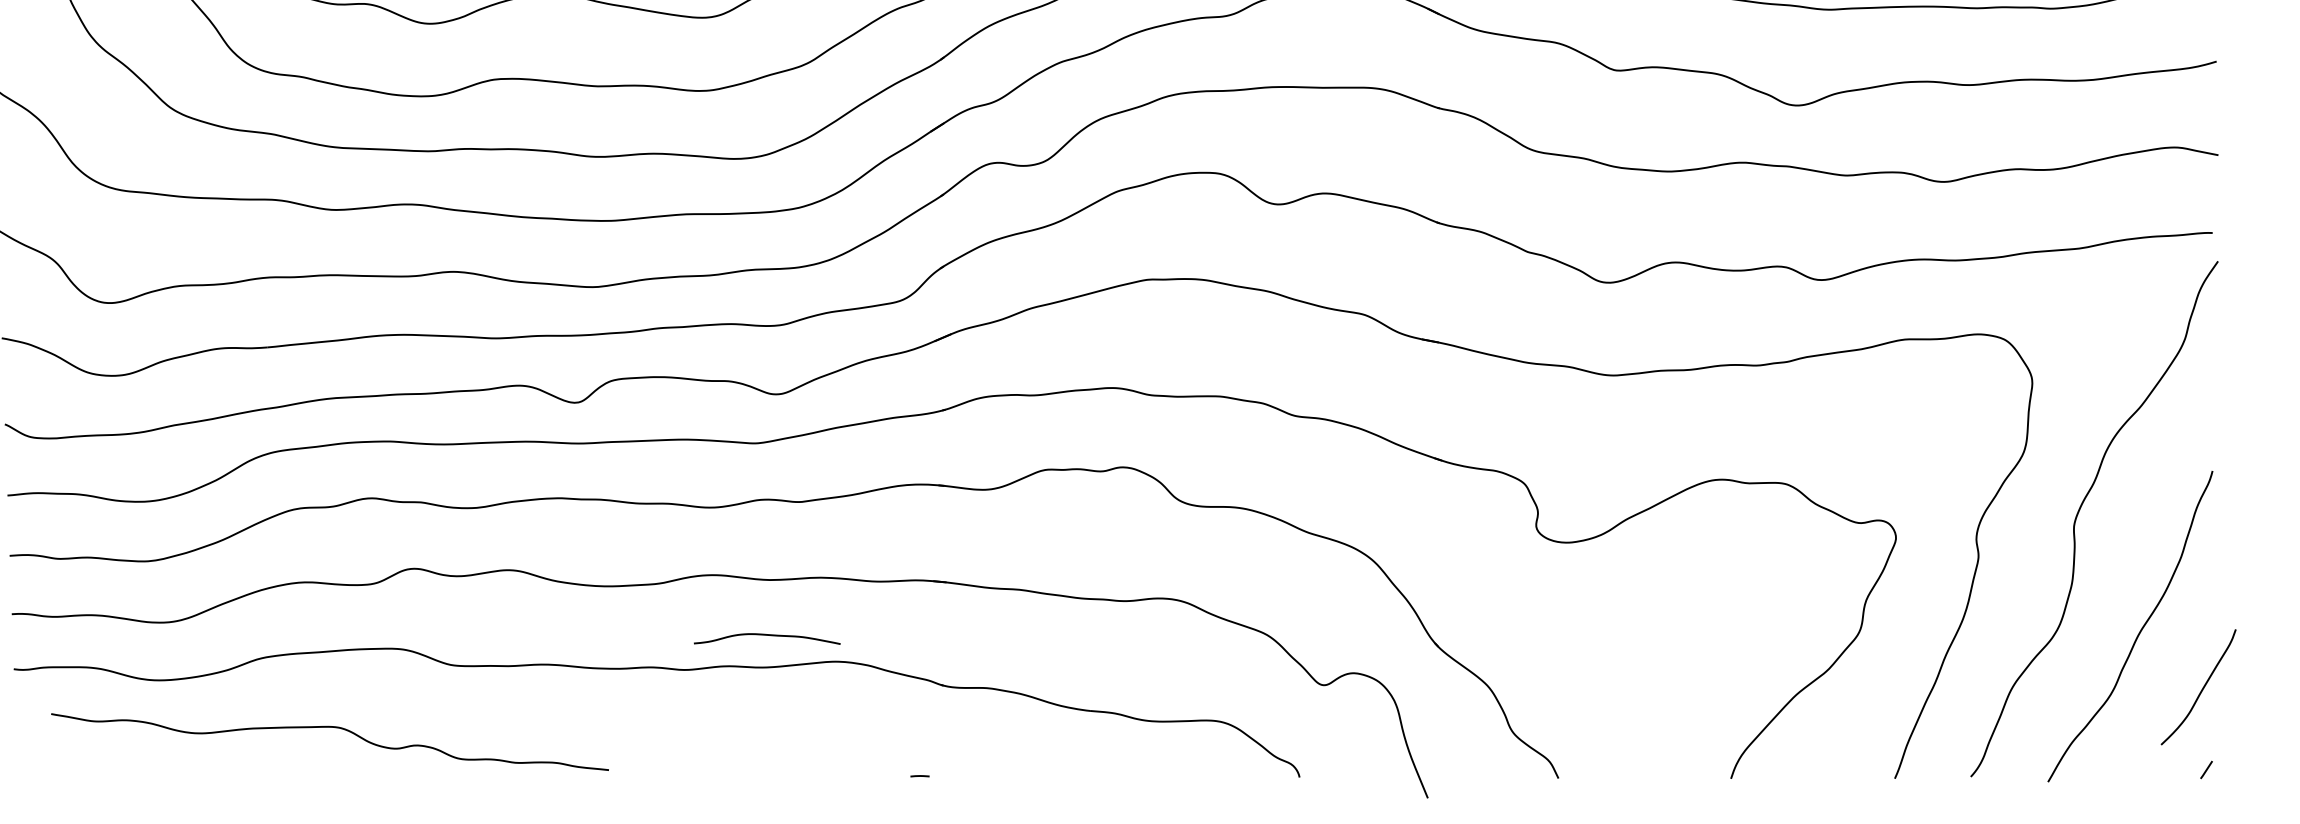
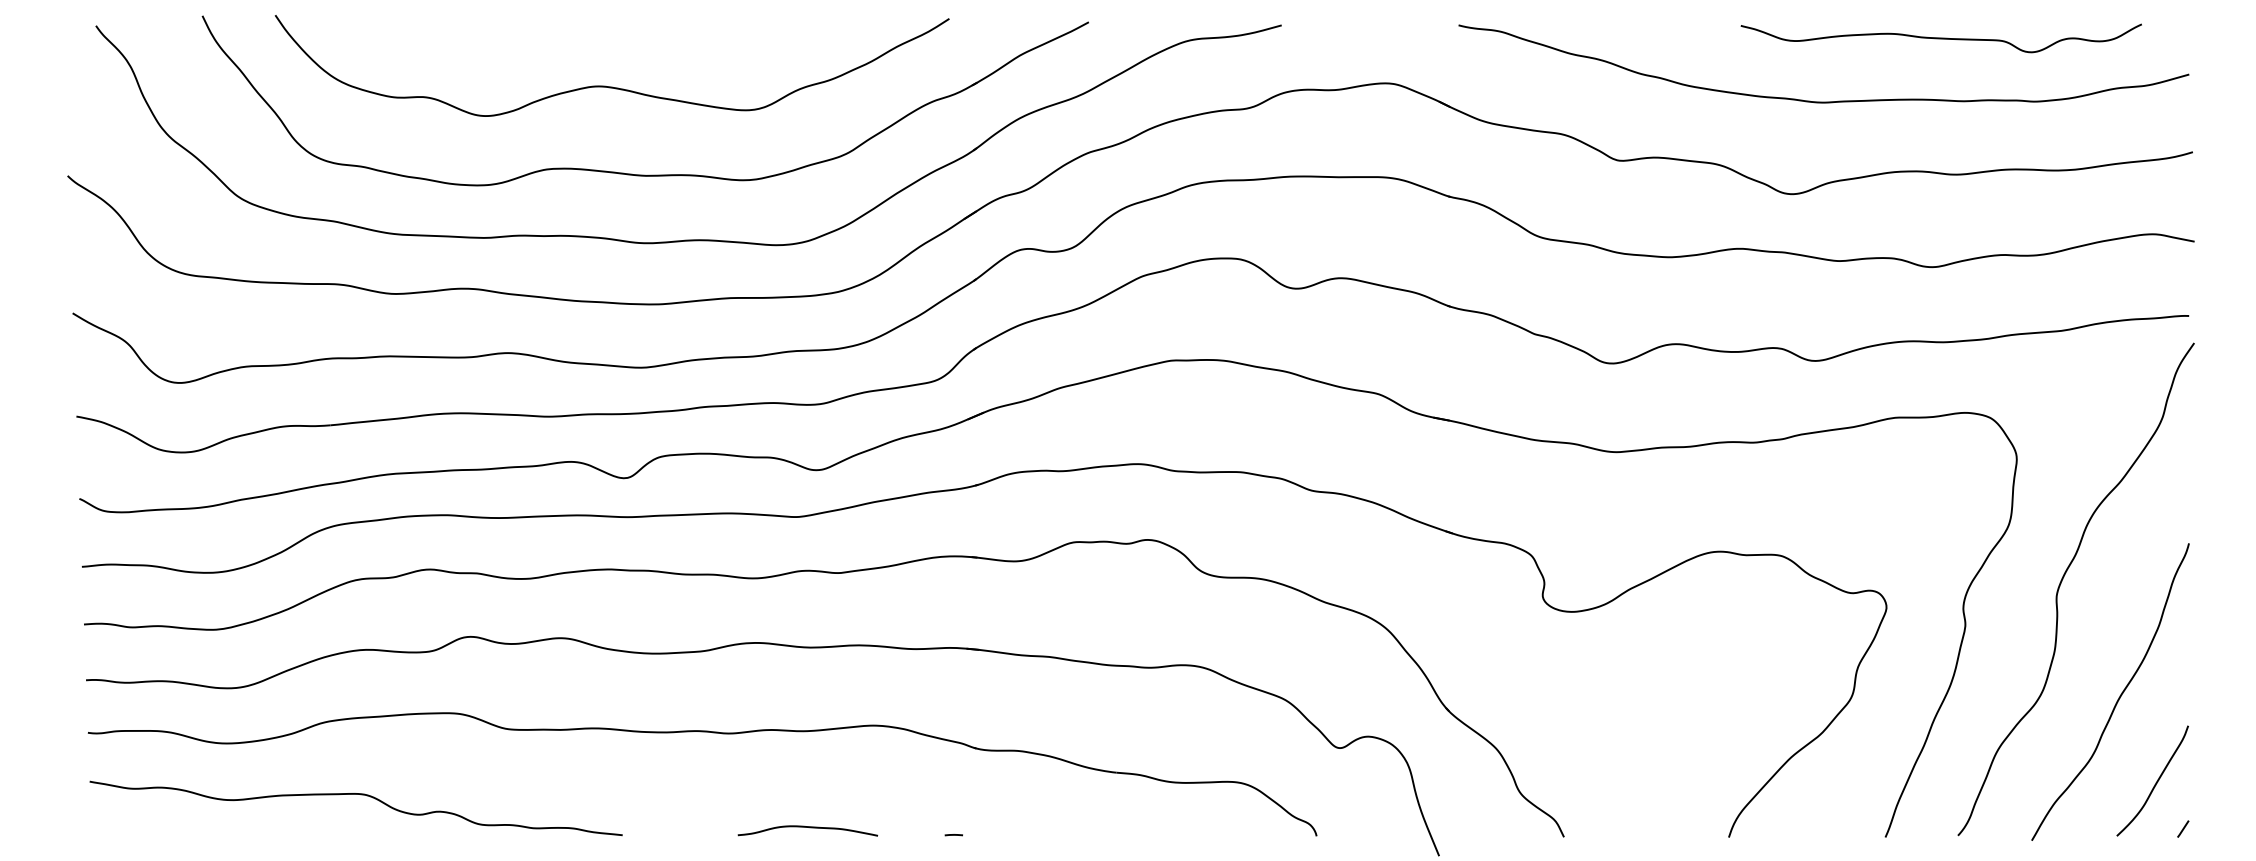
curve: (768, 636) -> (809, 828), moved
curve: (2201, 688) -> (2155, 782), moved
curve: (329, 727) -> (355, 794), moved

